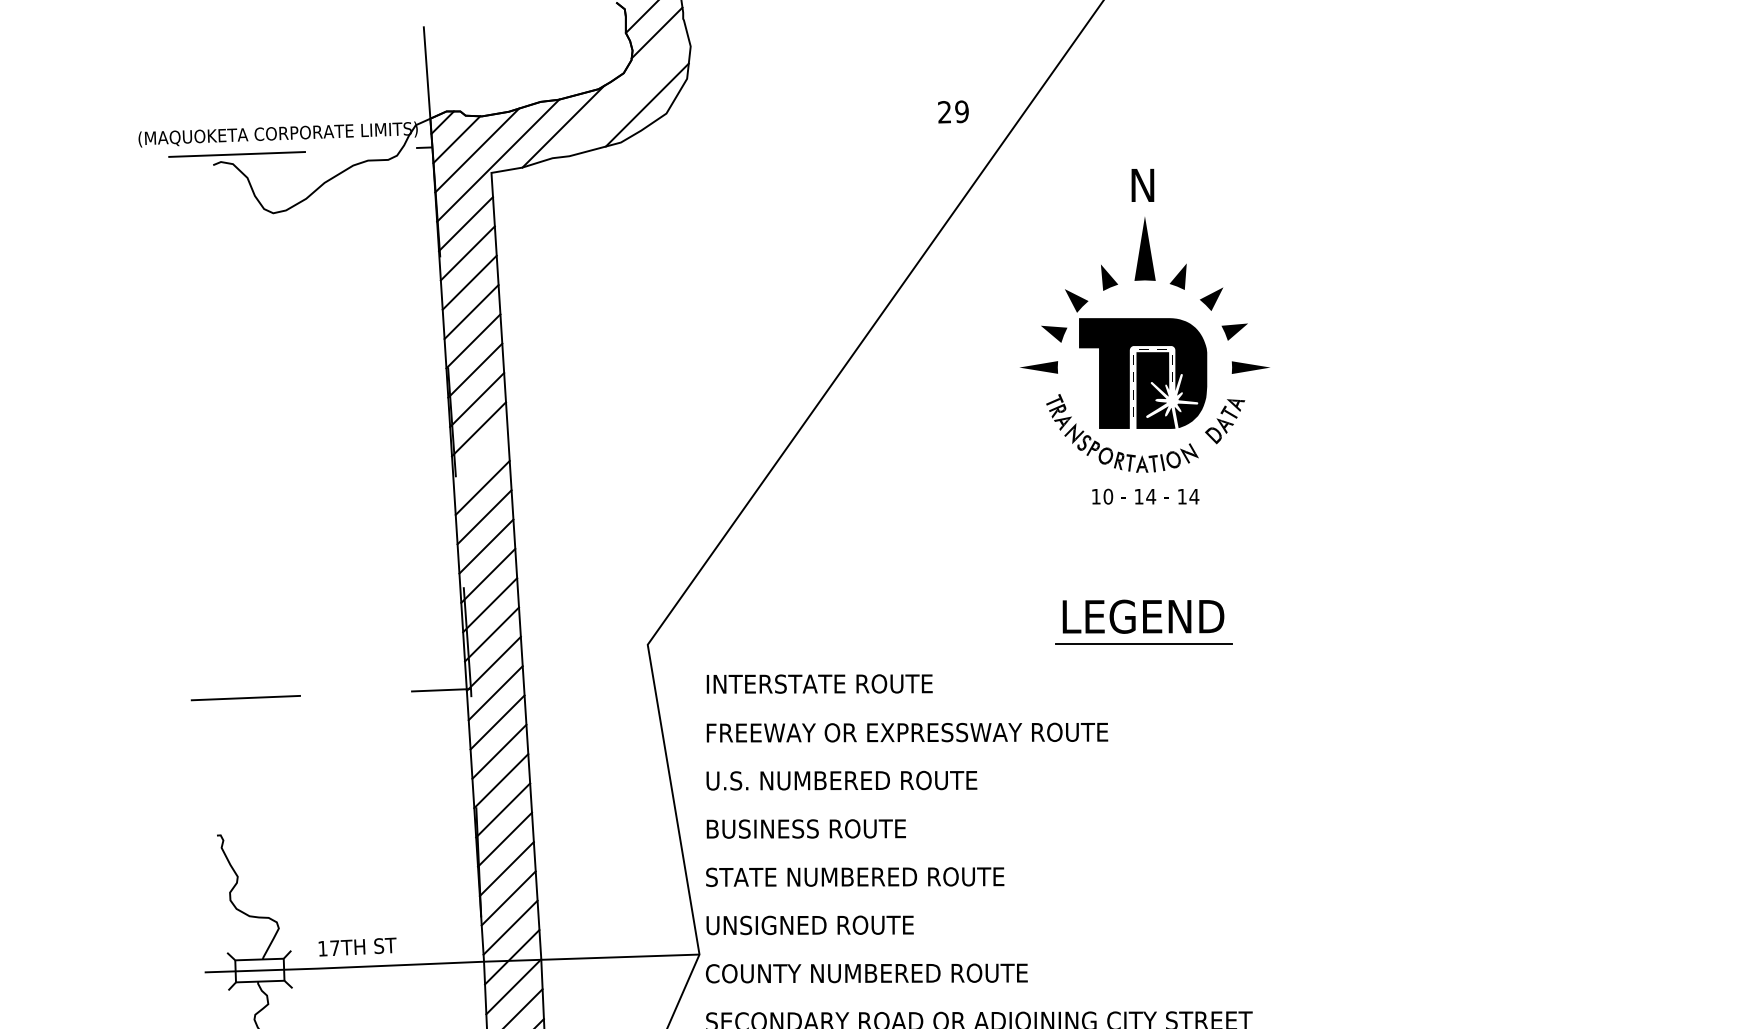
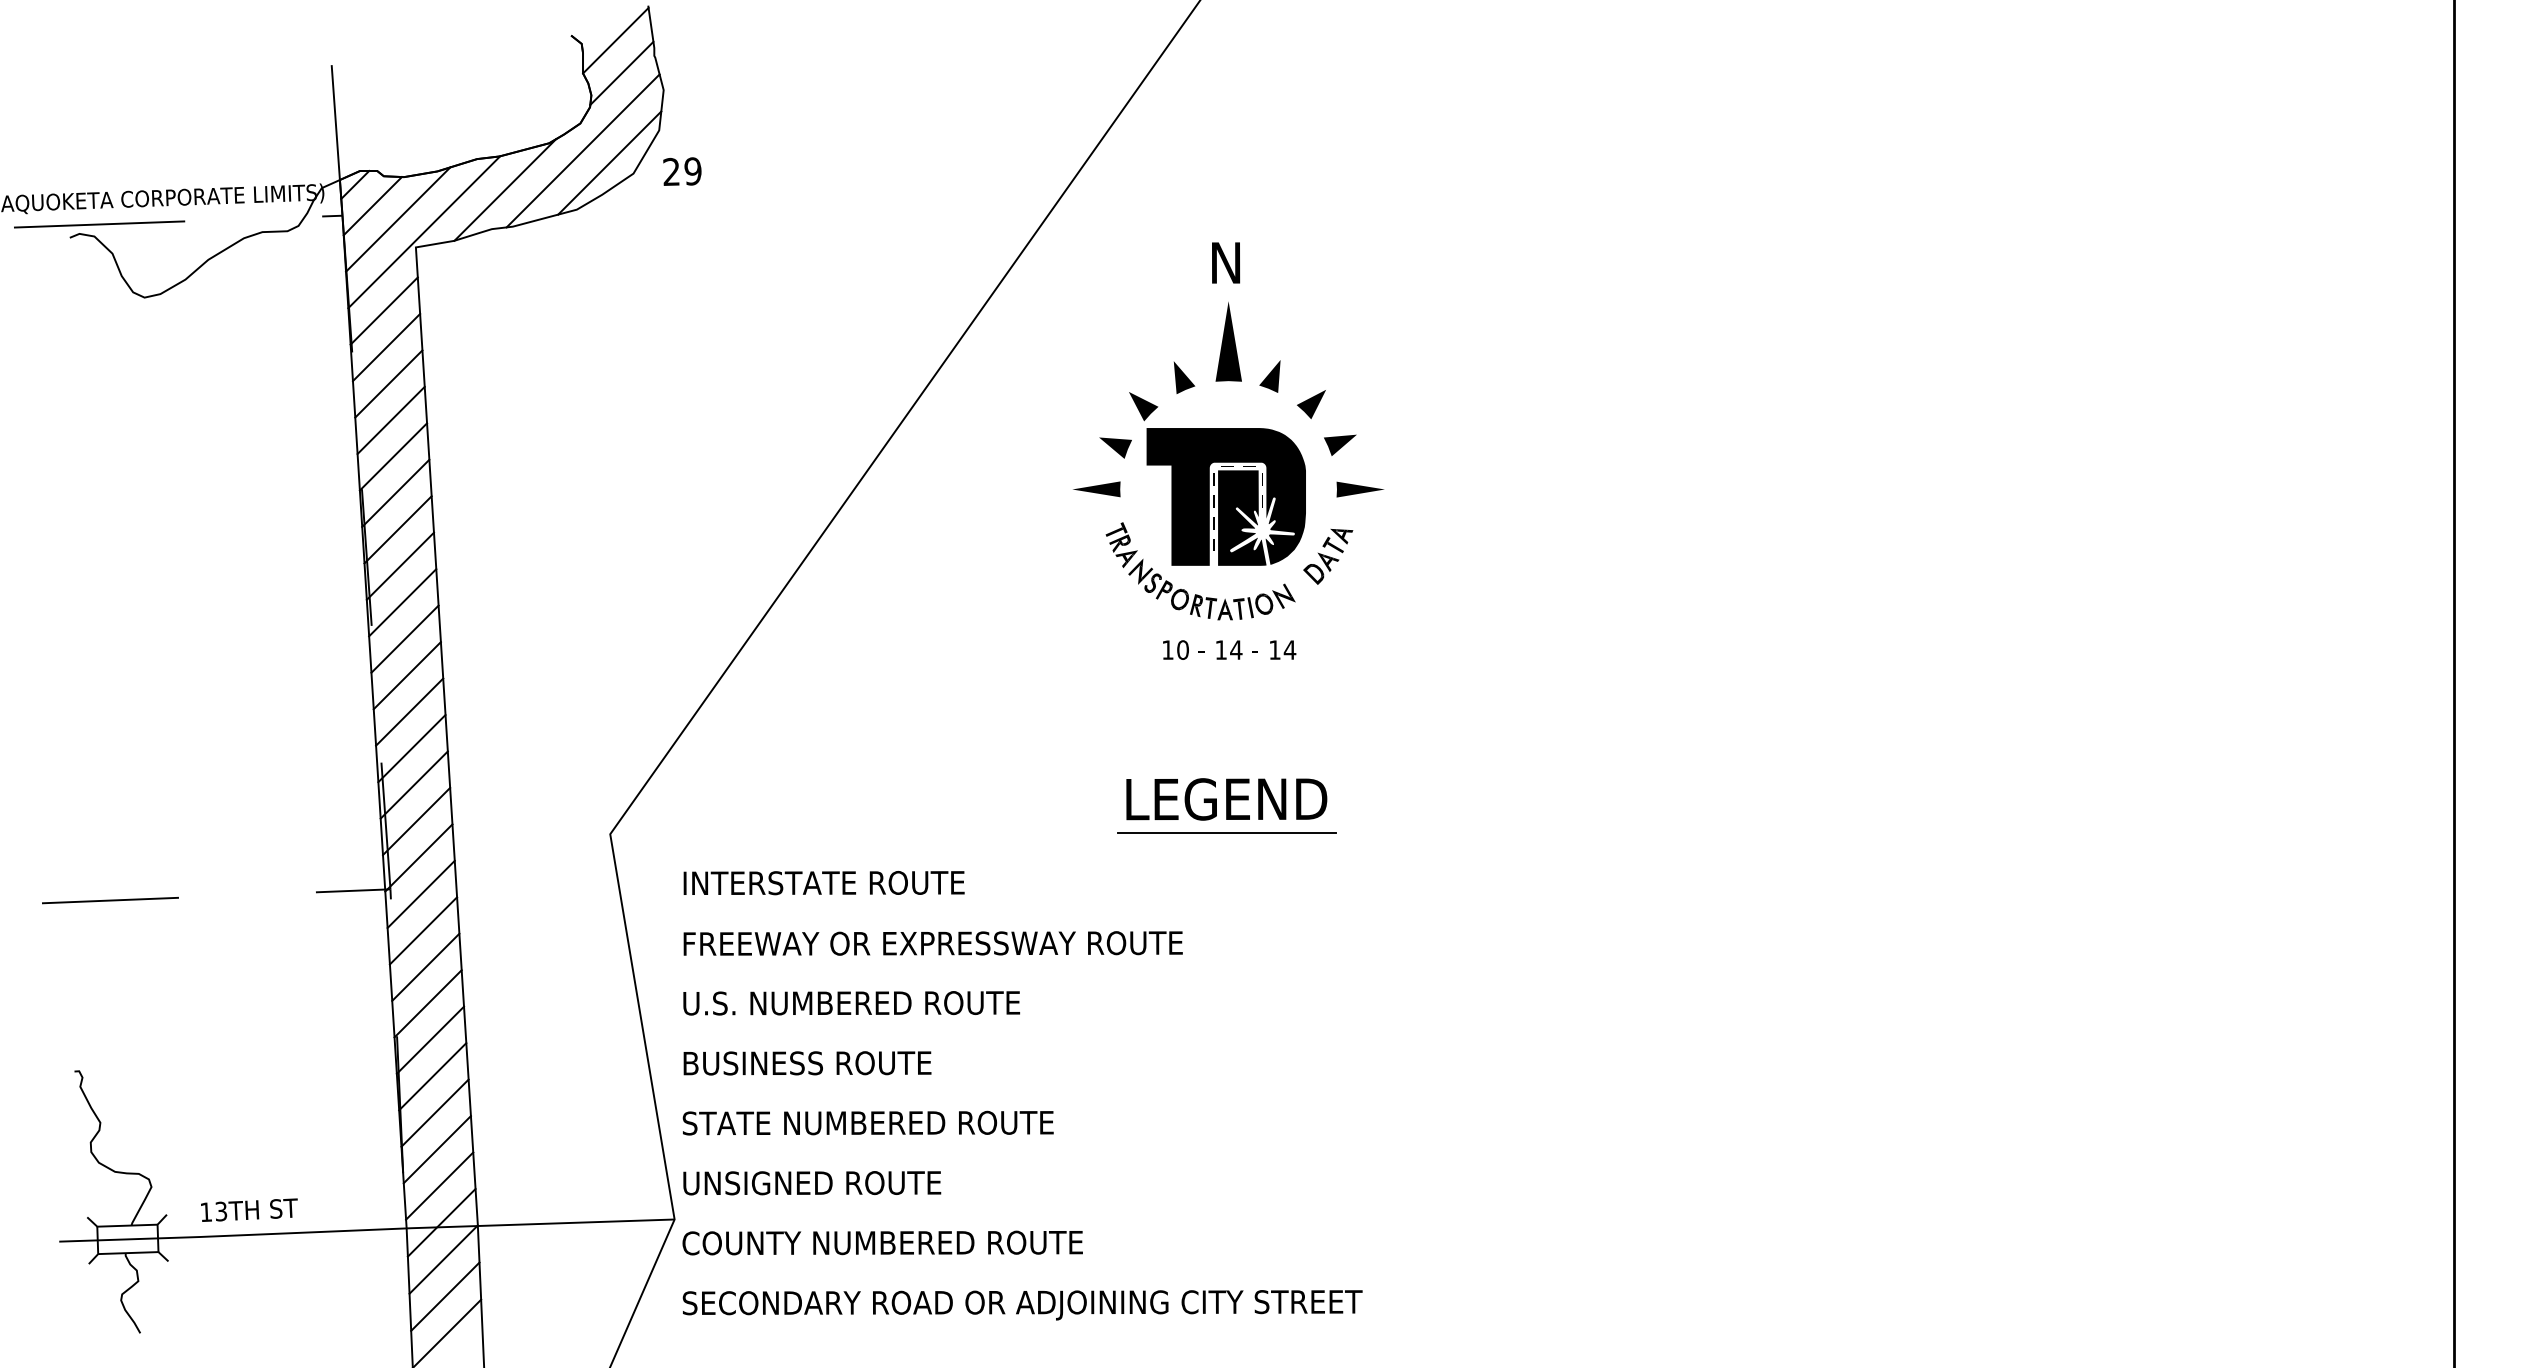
line: (625, 94) -> (582, 150), added
text: (953, 111) -> (682, 171), moved
line: (480, 458) -> (402, 602), added
text: (335, 948) -> (221, 1211), 17TH -> 13TH

